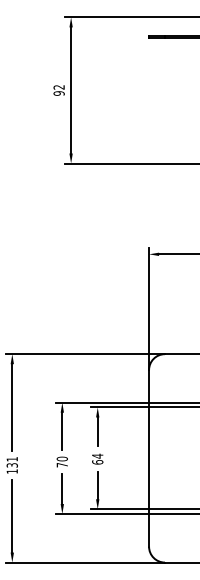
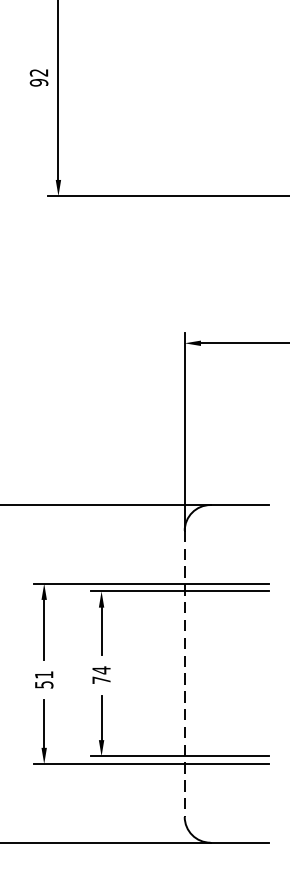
line: (149, 458) -> (185, 674), solid -> dashed
text: (61, 461) -> (42, 678), 70 -> 51
text: (97, 462) -> (101, 680), 64 -> 74

